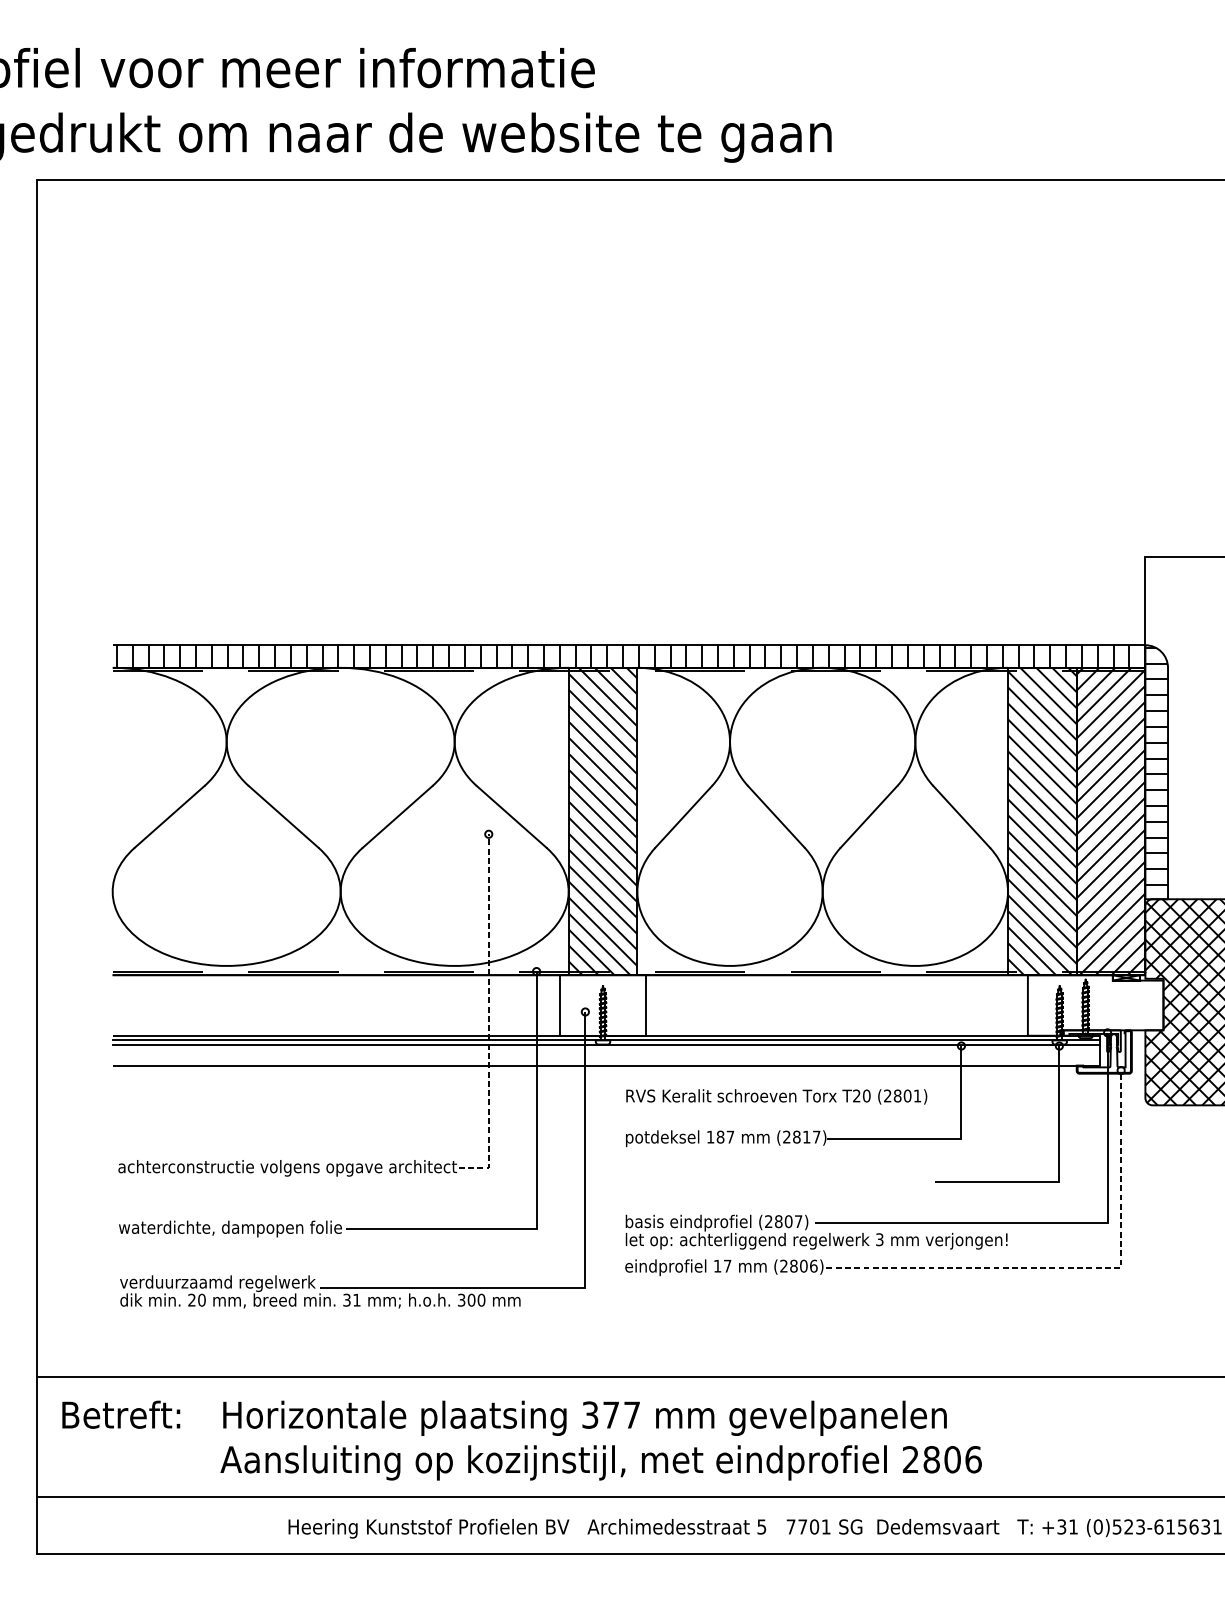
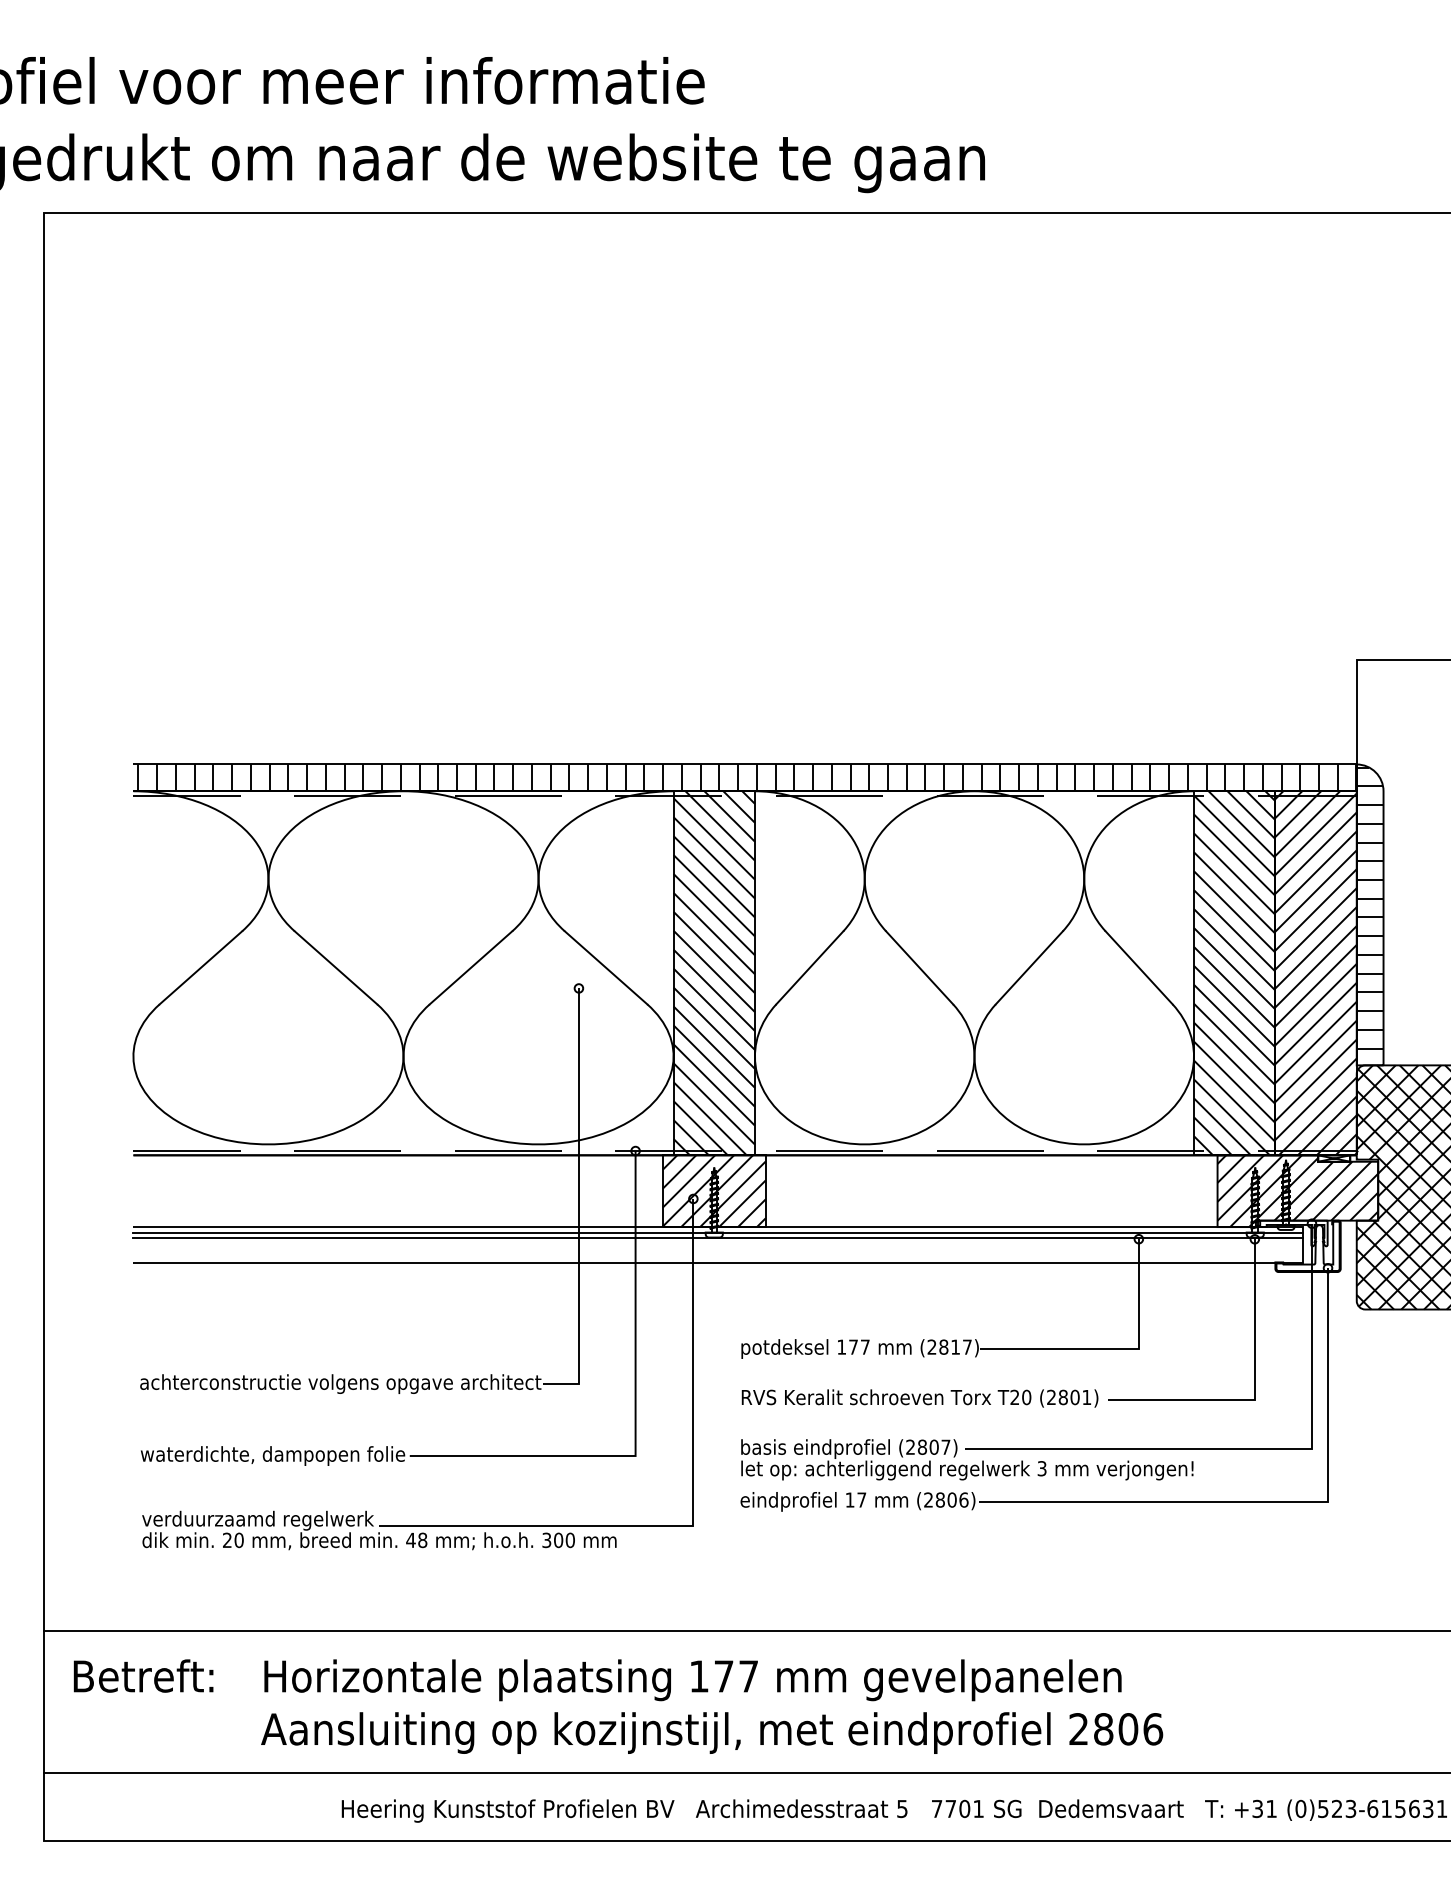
hatch: (602, 1005) -> (713, 1191), added
hatch: (1095, 1005) -> (1297, 1191), added
line: (488, 1016) -> (578, 1204), dashed -> solid
text: (776, 1096) -> (919, 1398), moved
text: (720, 1136) -> (853, 1346), 187 -> 177
line: (1073, 1268) -> (1271, 1502), dashed -> solid
text: (351, 1300) -> (416, 1540), 31 -> 48
text: (590, 1415) -> (699, 1676), 377 -> 177

